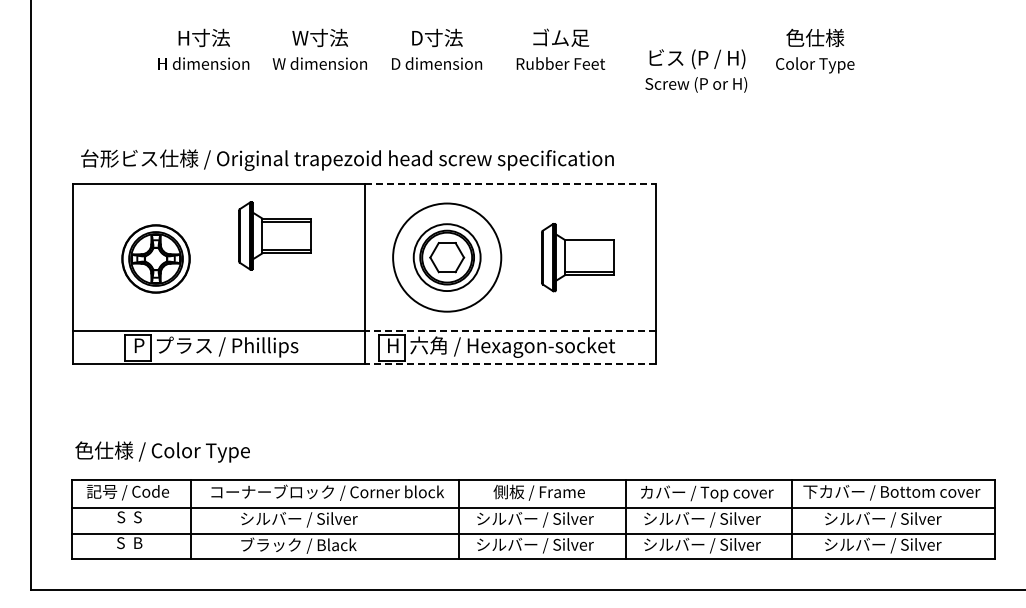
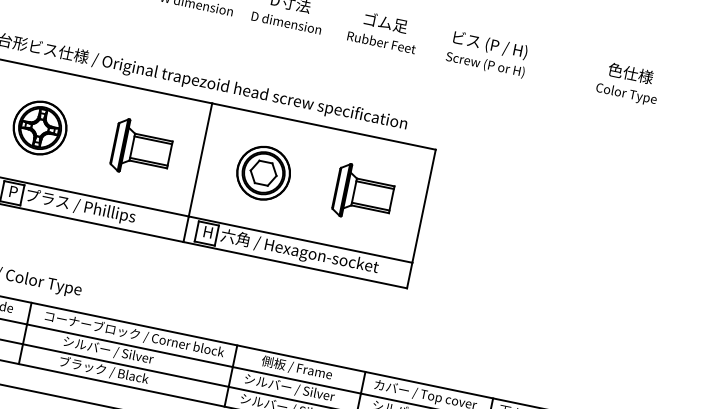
text: (815, 50) -> (628, 83), moved
text: (696, 70) -> (487, 53), moved
line: (510, 183) -> (323, 126), dashed -> solid
part: (274, 235) -> (141, 148), moved
line: (589, 243) -> (375, 185), added
circle: (446, 257) -> (263, 173), size x0.62
line: (510, 331) -> (300, 239), dashed -> solid
line: (510, 364) -> (295, 265), dashed -> solid

